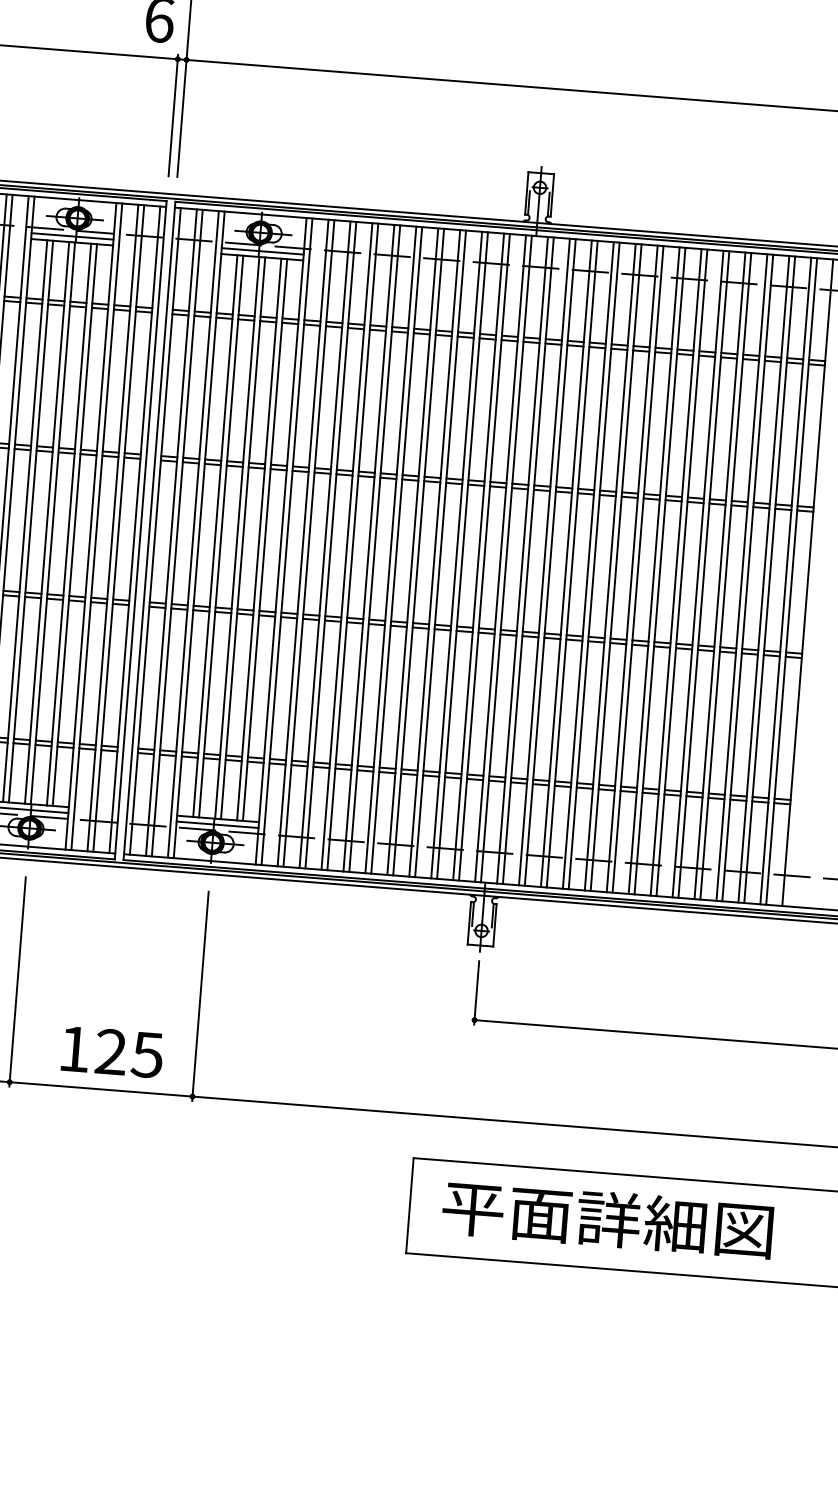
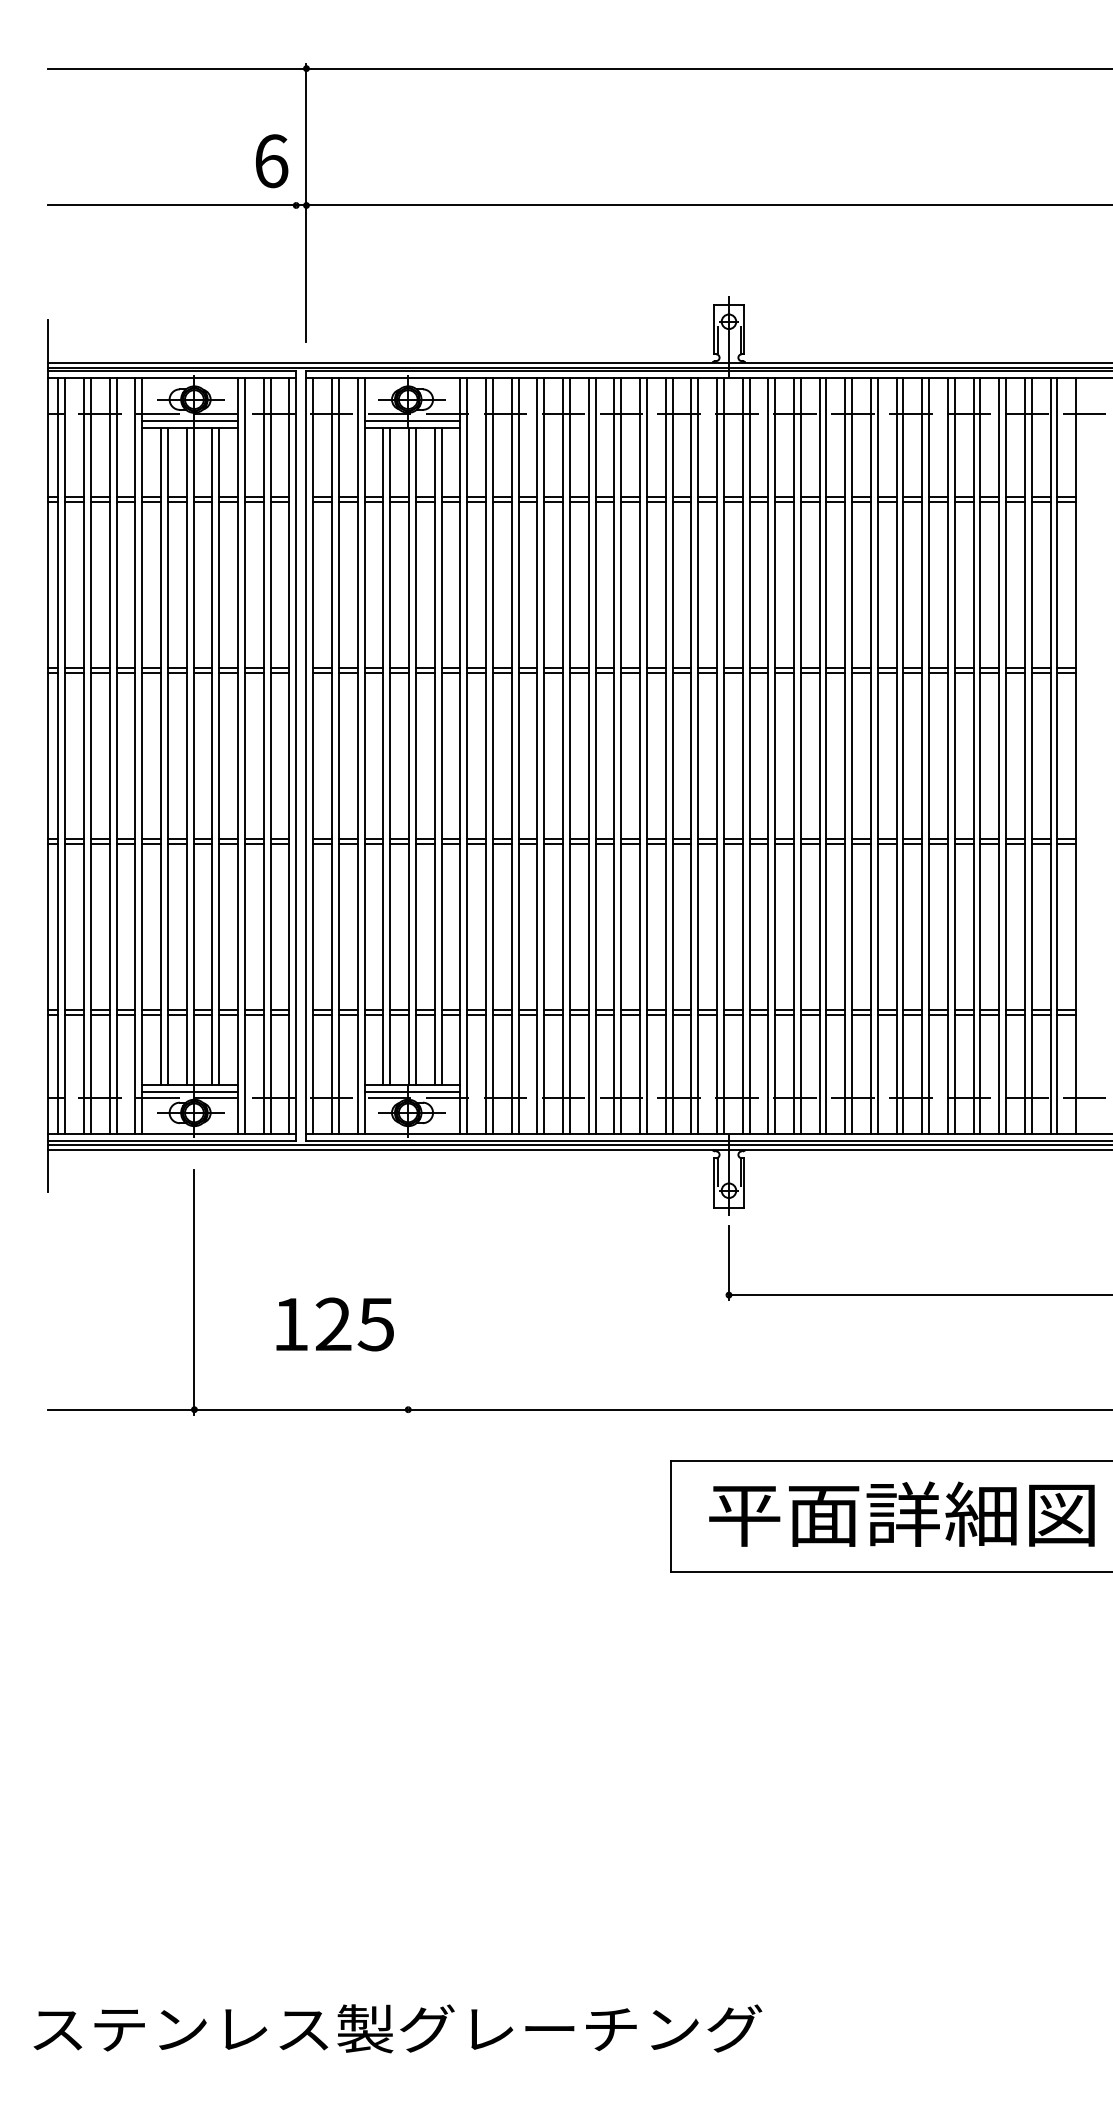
line: (173, 115) -> (296, 271), removed
line: (200, 996) -> (408, 1292), removed
text: (111, 1052) -> (334, 1324), moved

